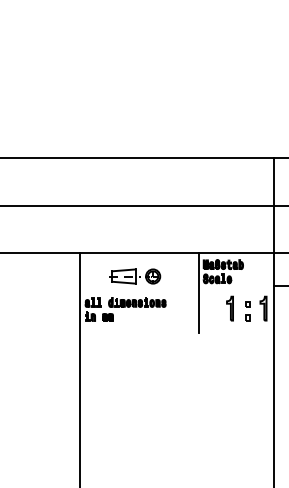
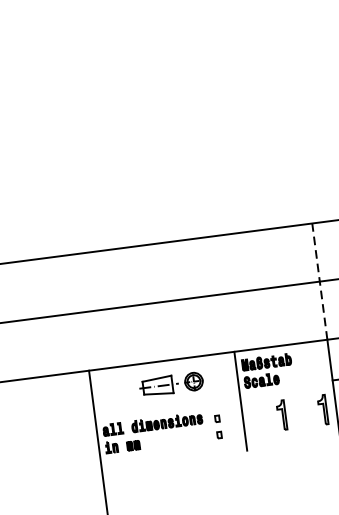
line: (274, 205) -> (320, 281), solid -> dashed
part: (135, 276) -> (172, 384), moved
part: (247, 311) -> (217, 427), moved

